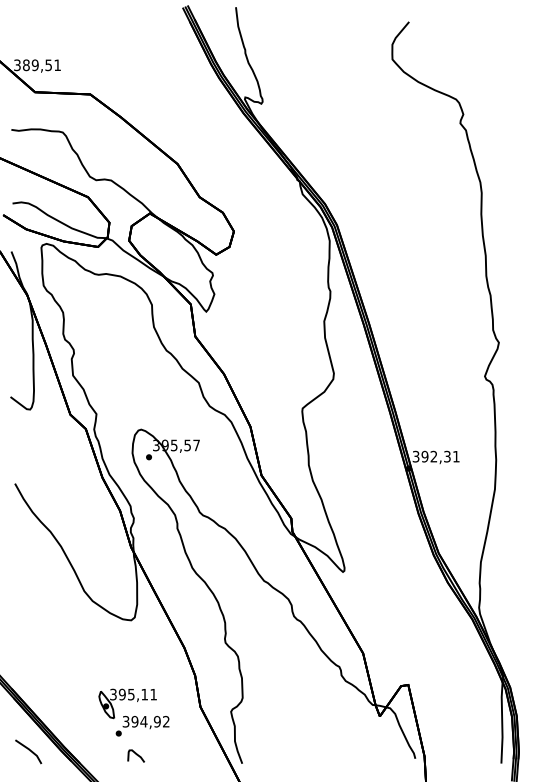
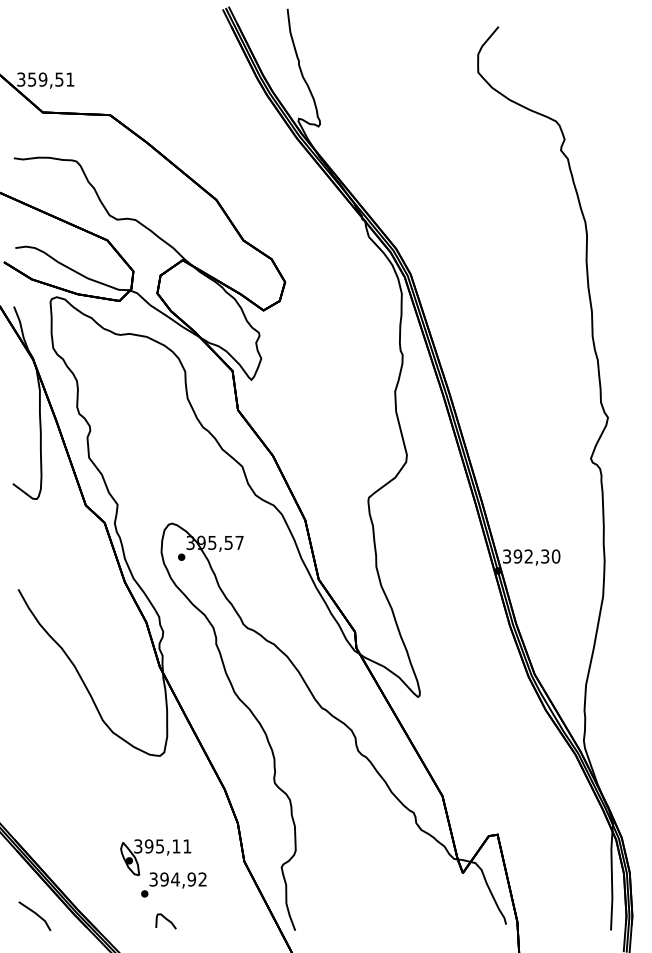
text: (26, 65) -> (32, 79), 389,51 -> 359,51
text: (455, 456) -> (555, 556), 392,31 -> 392,30

